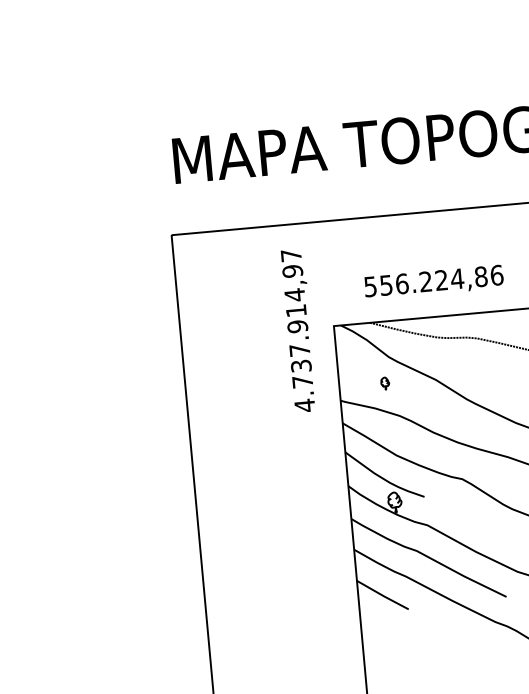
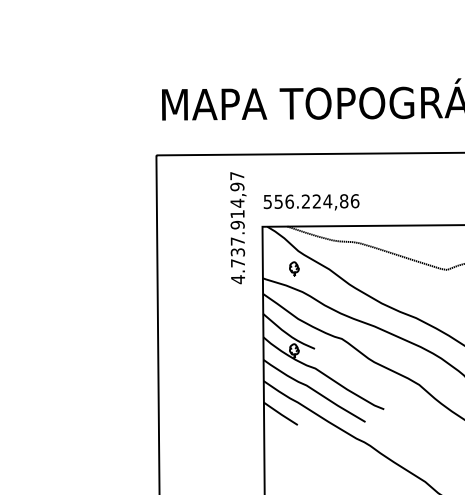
text: (433, 282) -> (311, 202), moved
part: (385, 382) -> (294, 268), size x1.67

